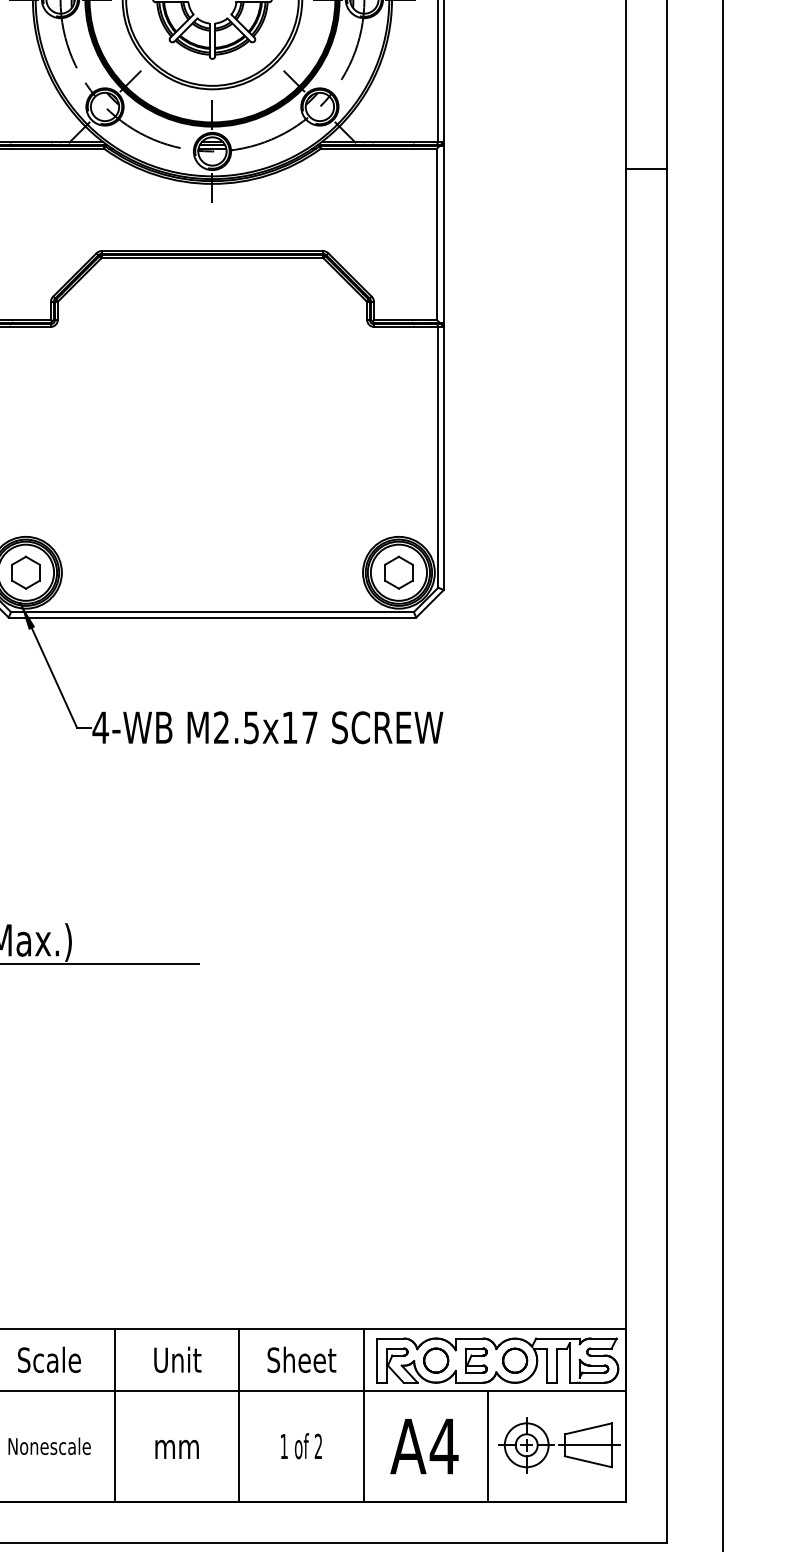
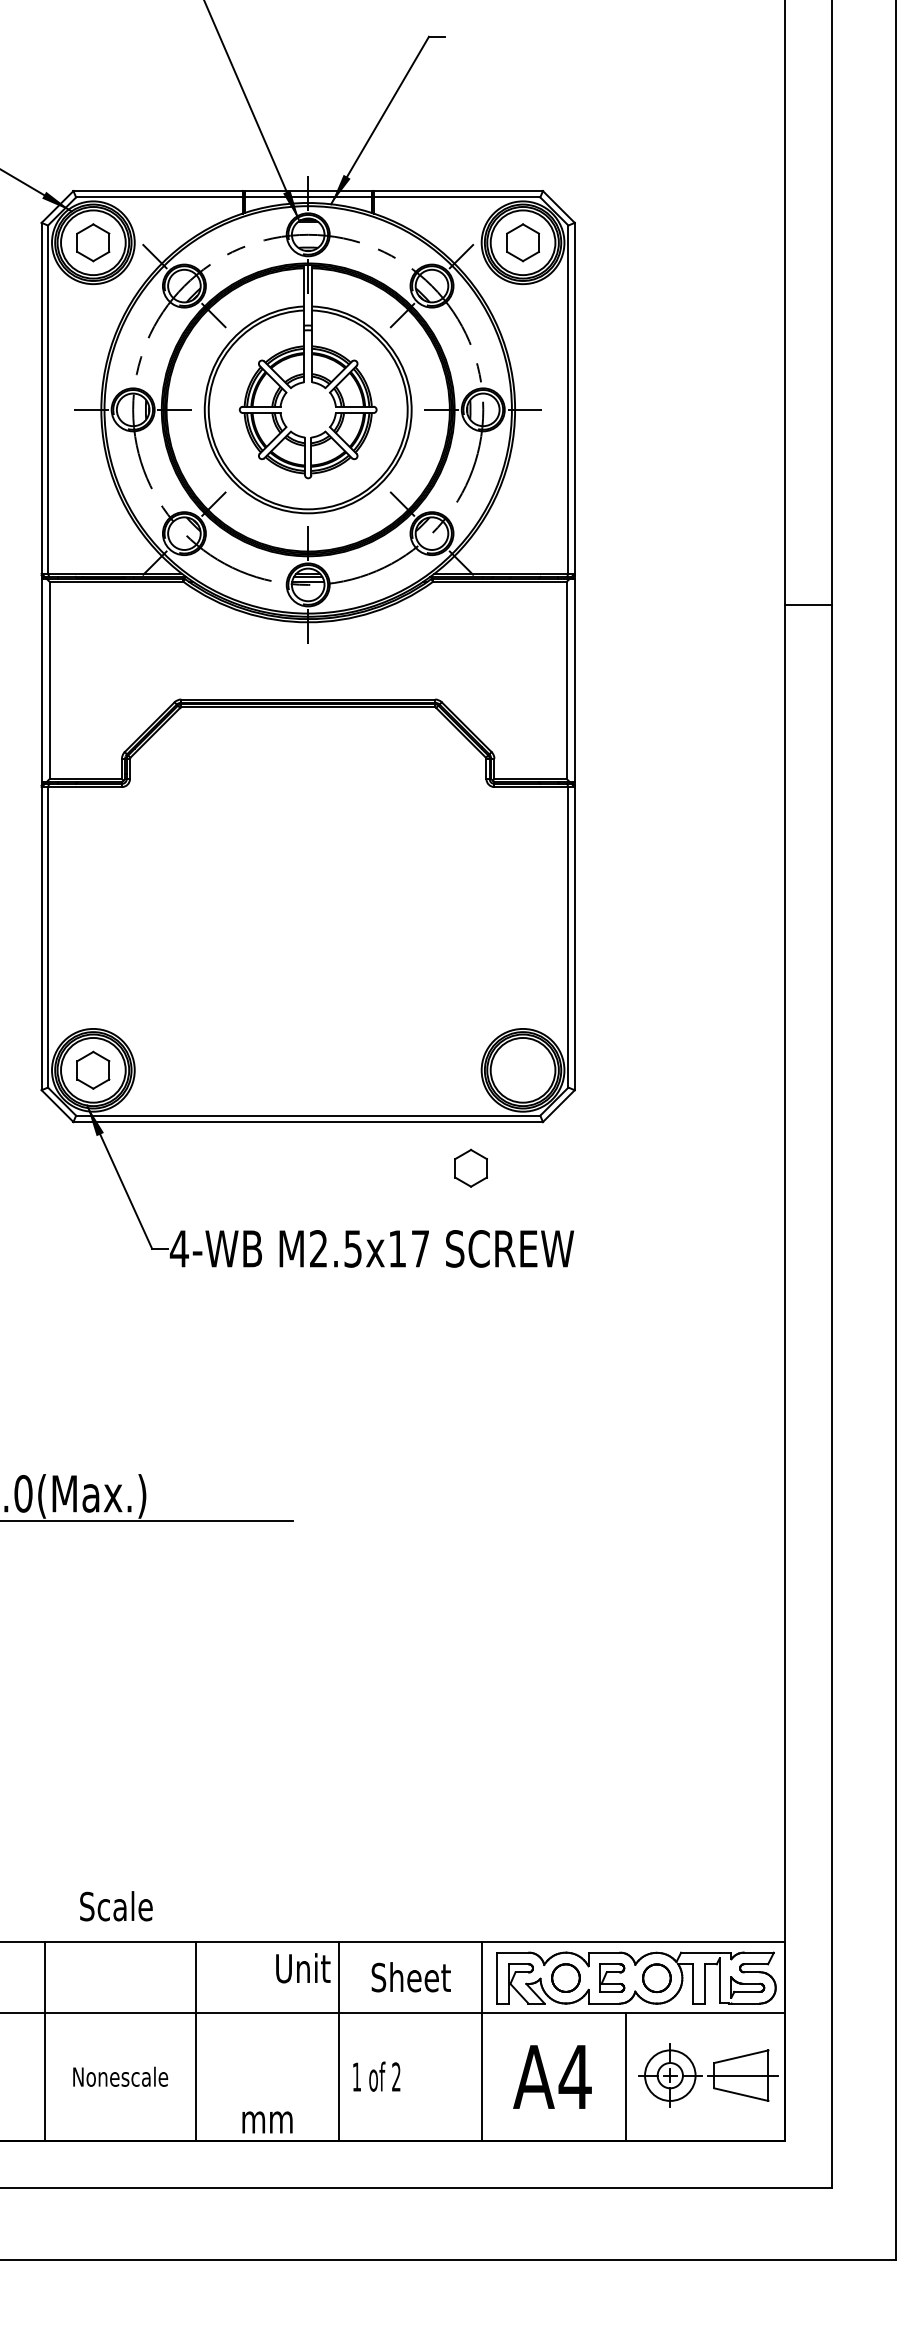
part: (398, 572) -> (470, 1167), moved
text: (49, 1360) -> (116, 1906), moved
text: (177, 1360) -> (303, 1968), moved
text: (301, 1446) -> (376, 2076), moved
text: (177, 1449) -> (267, 2122), moved

